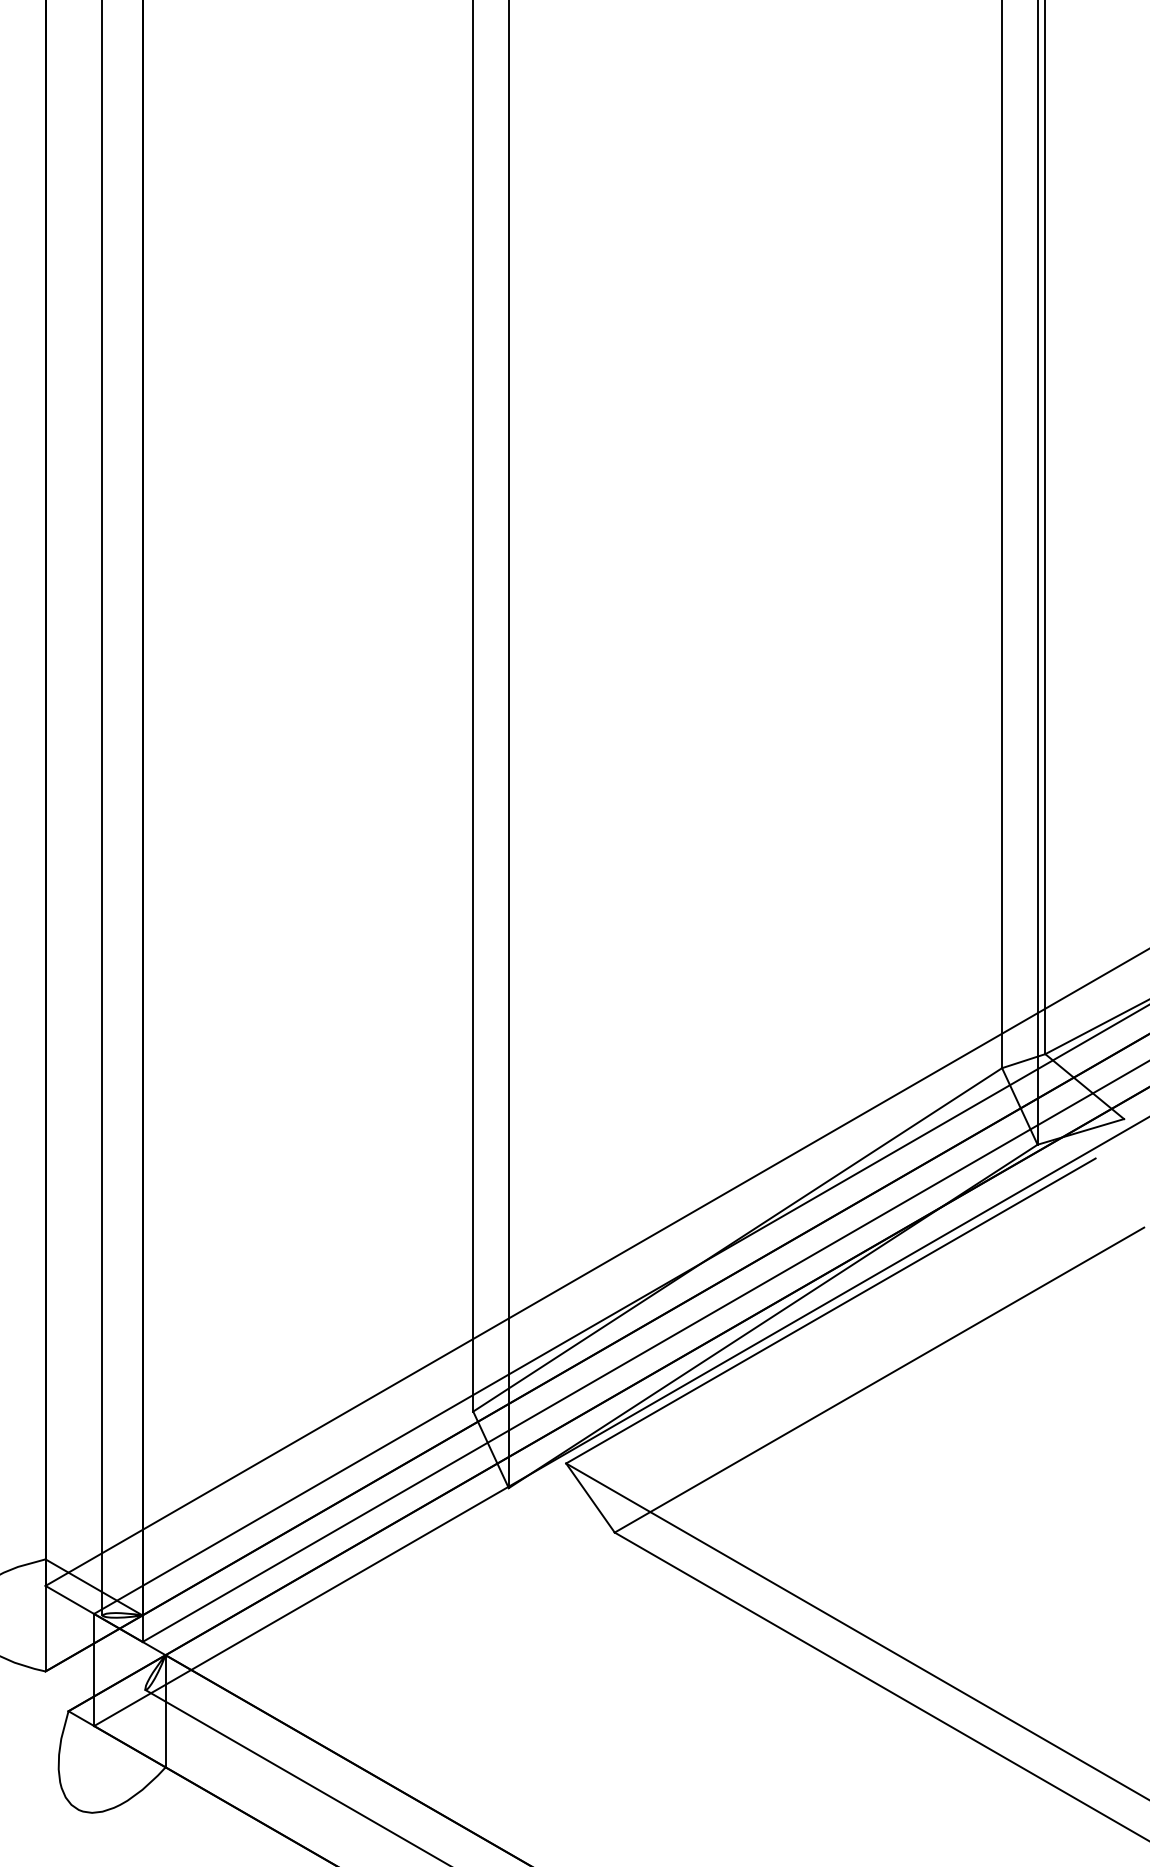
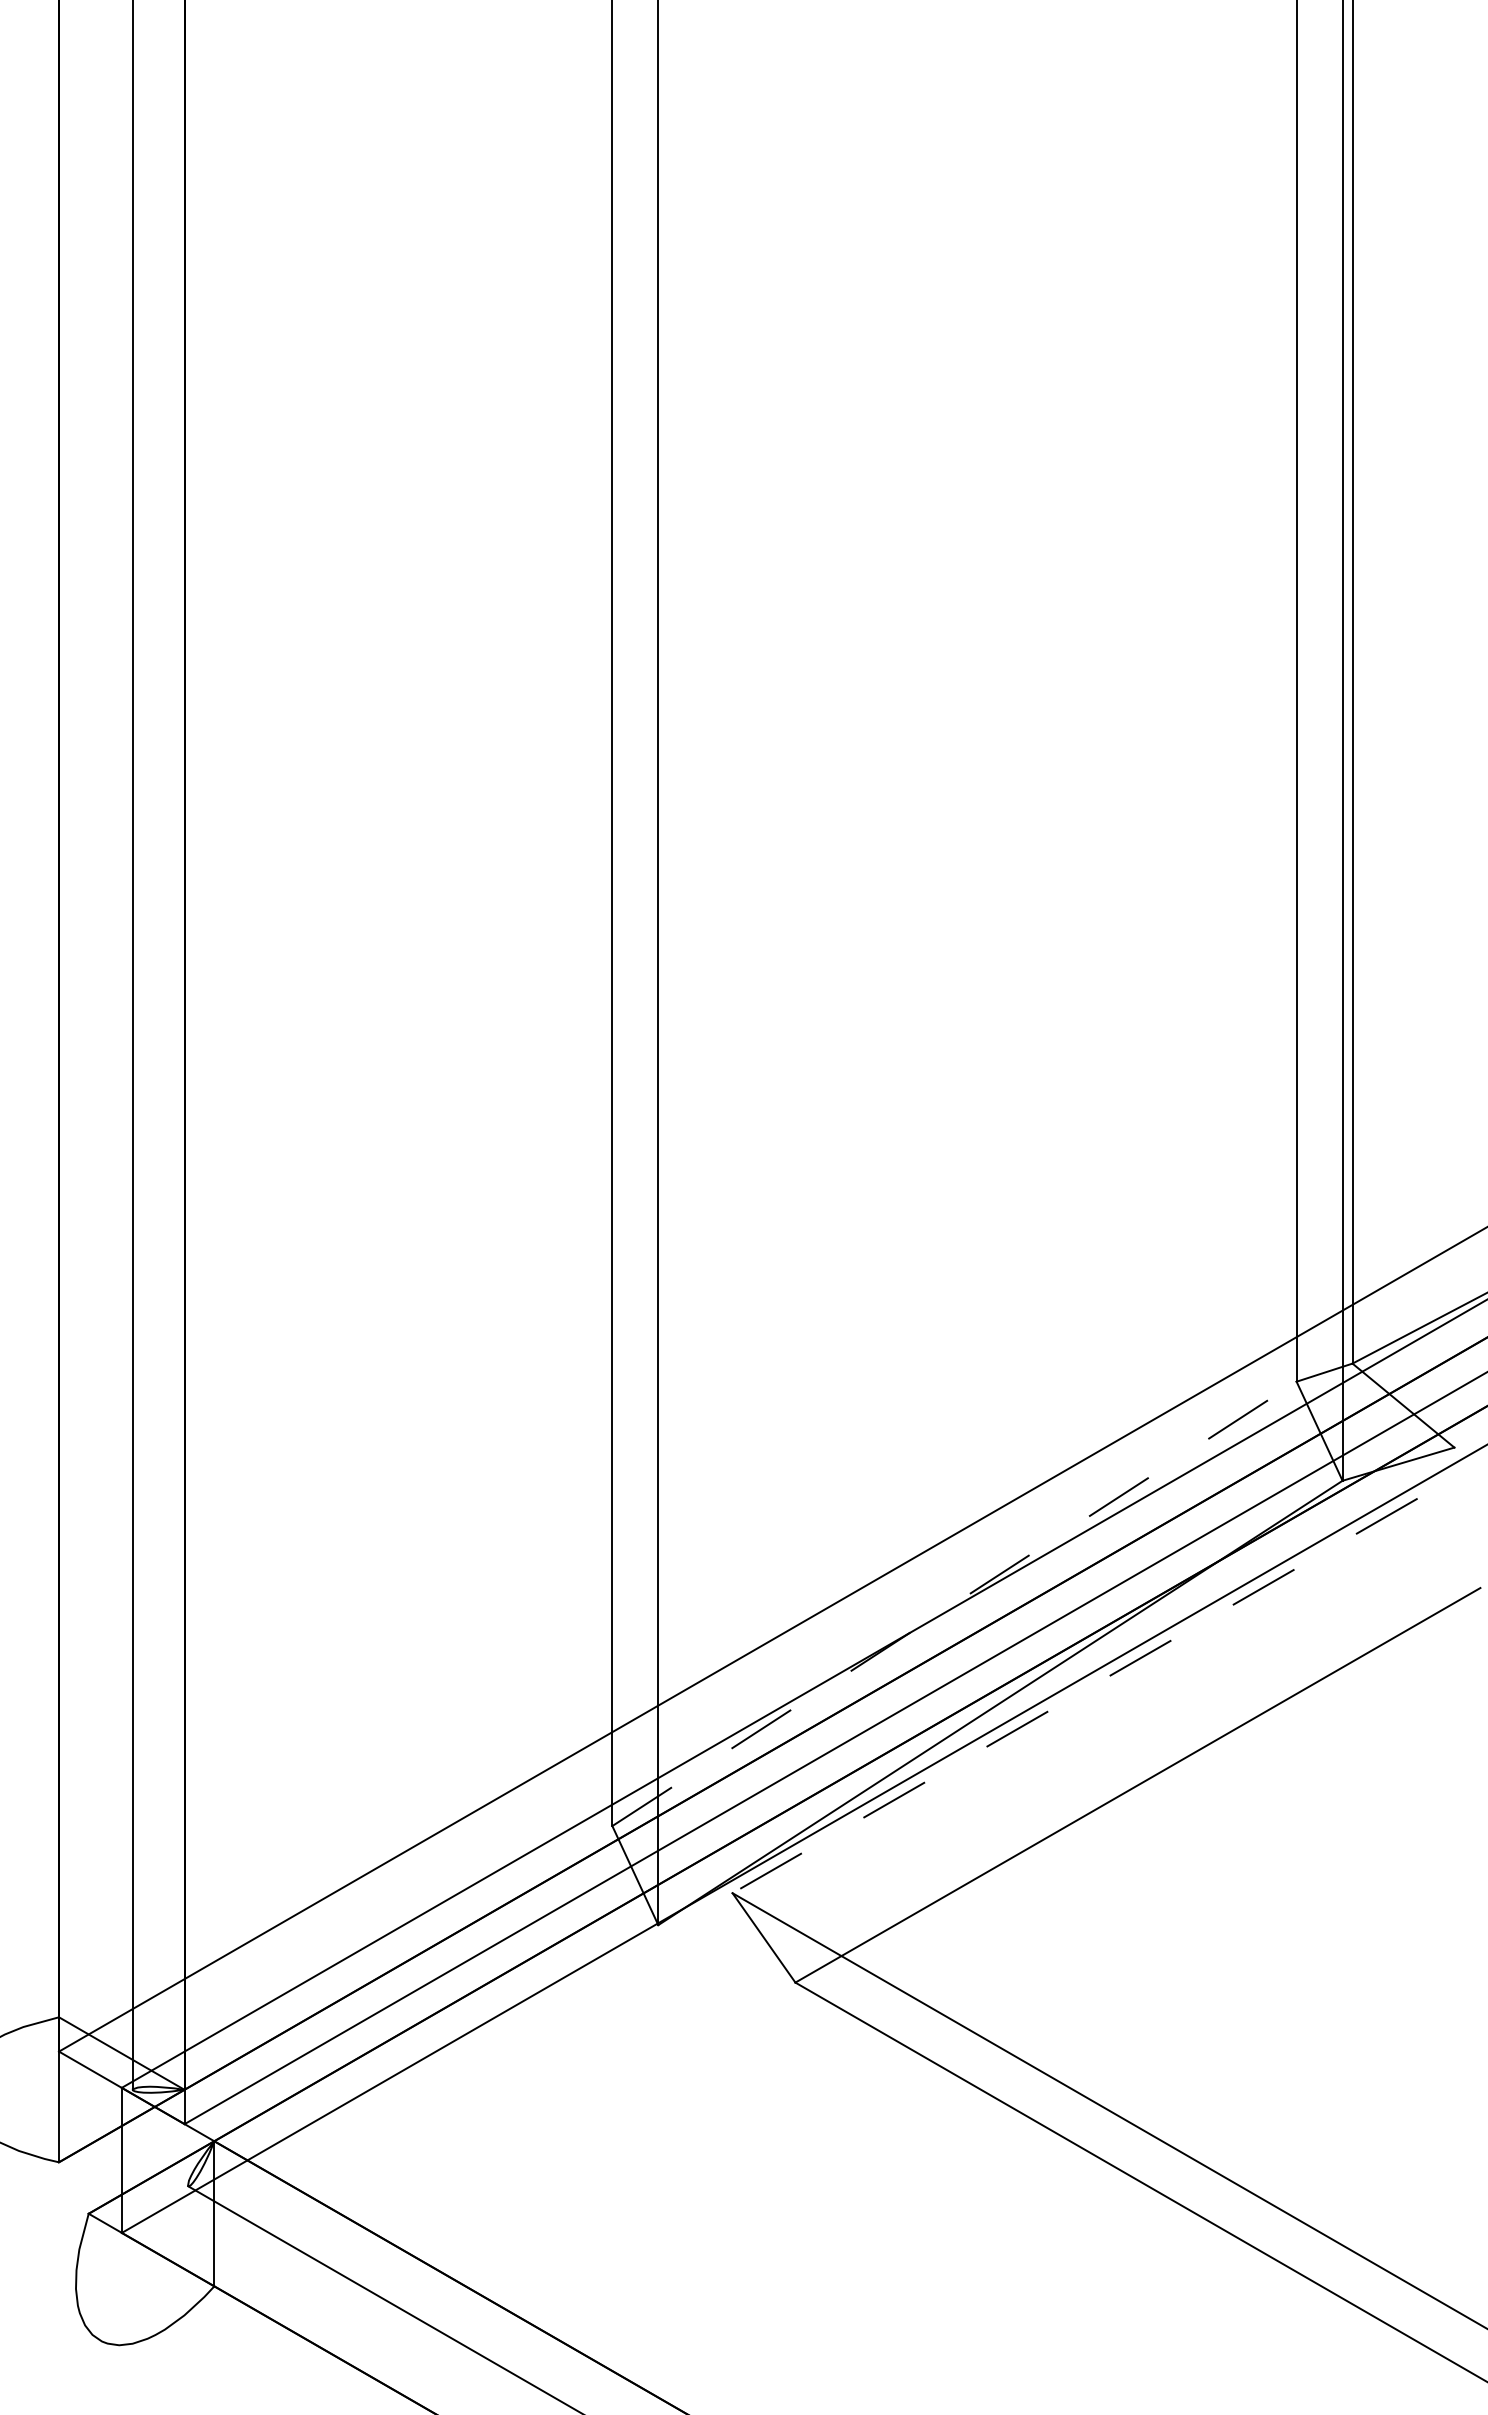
line: (737, 1239) -> (954, 1603), solid -> dashed
line: (830, 1311) -> (1074, 1696), solid -> dashed

